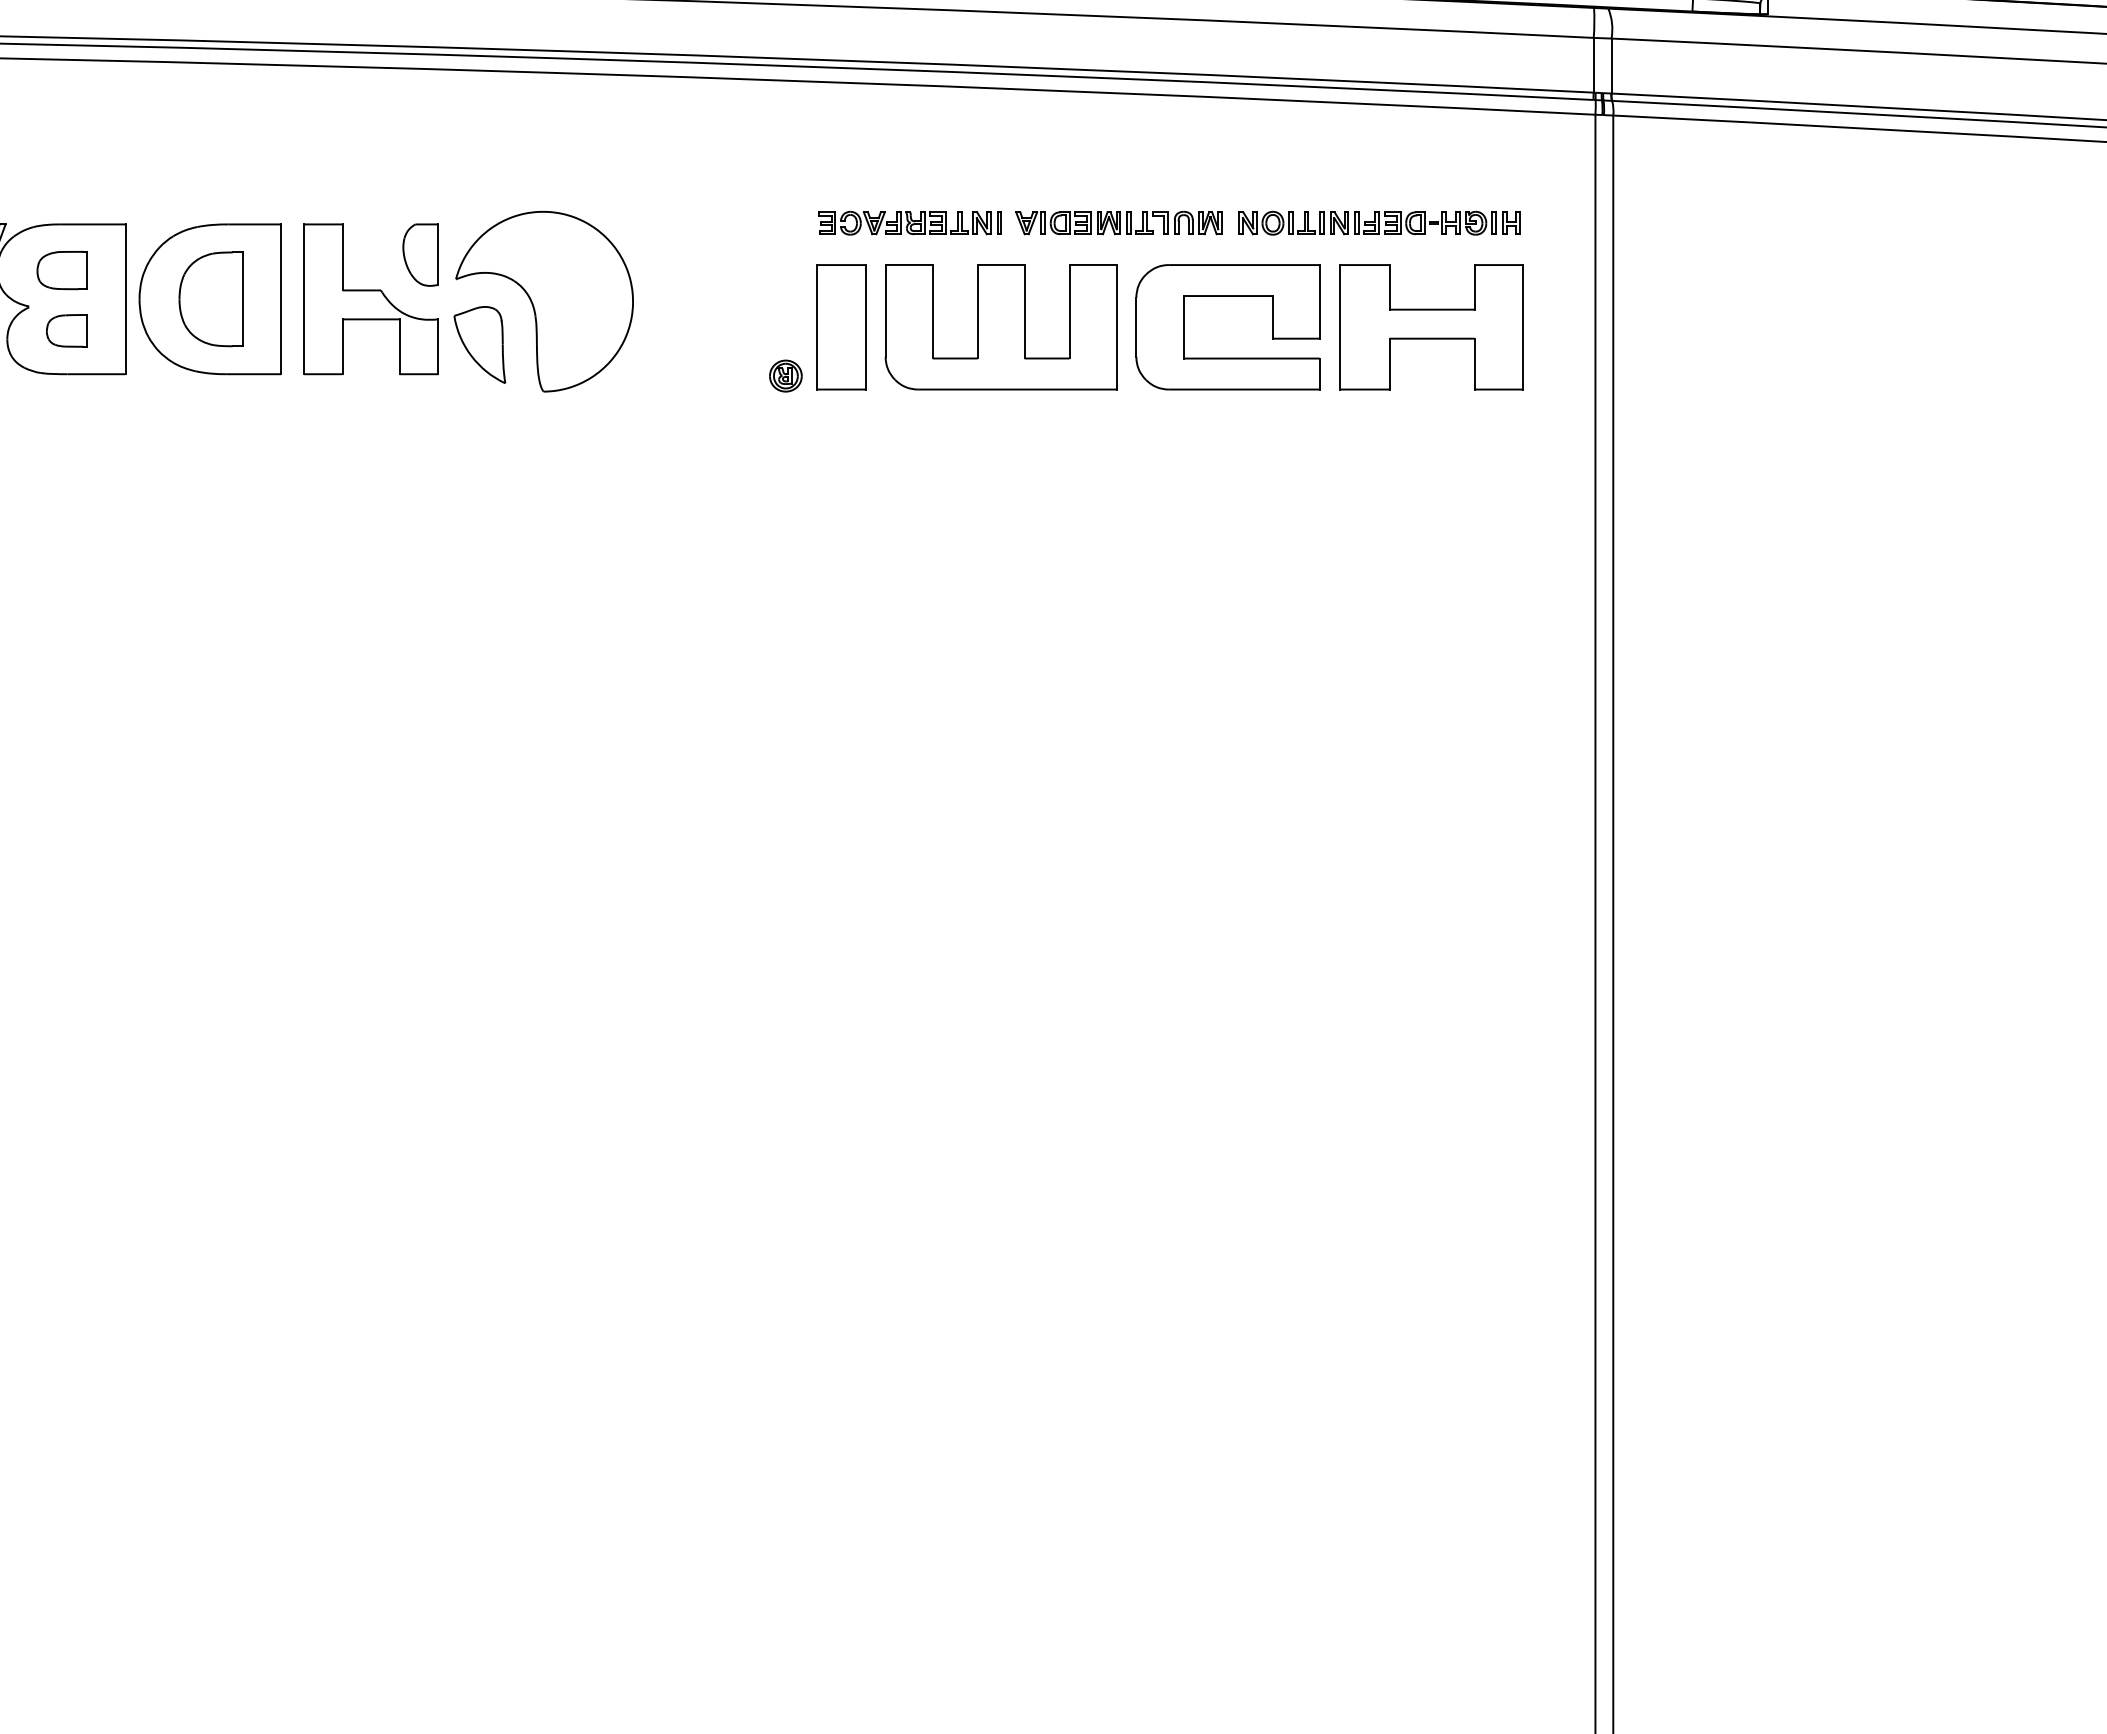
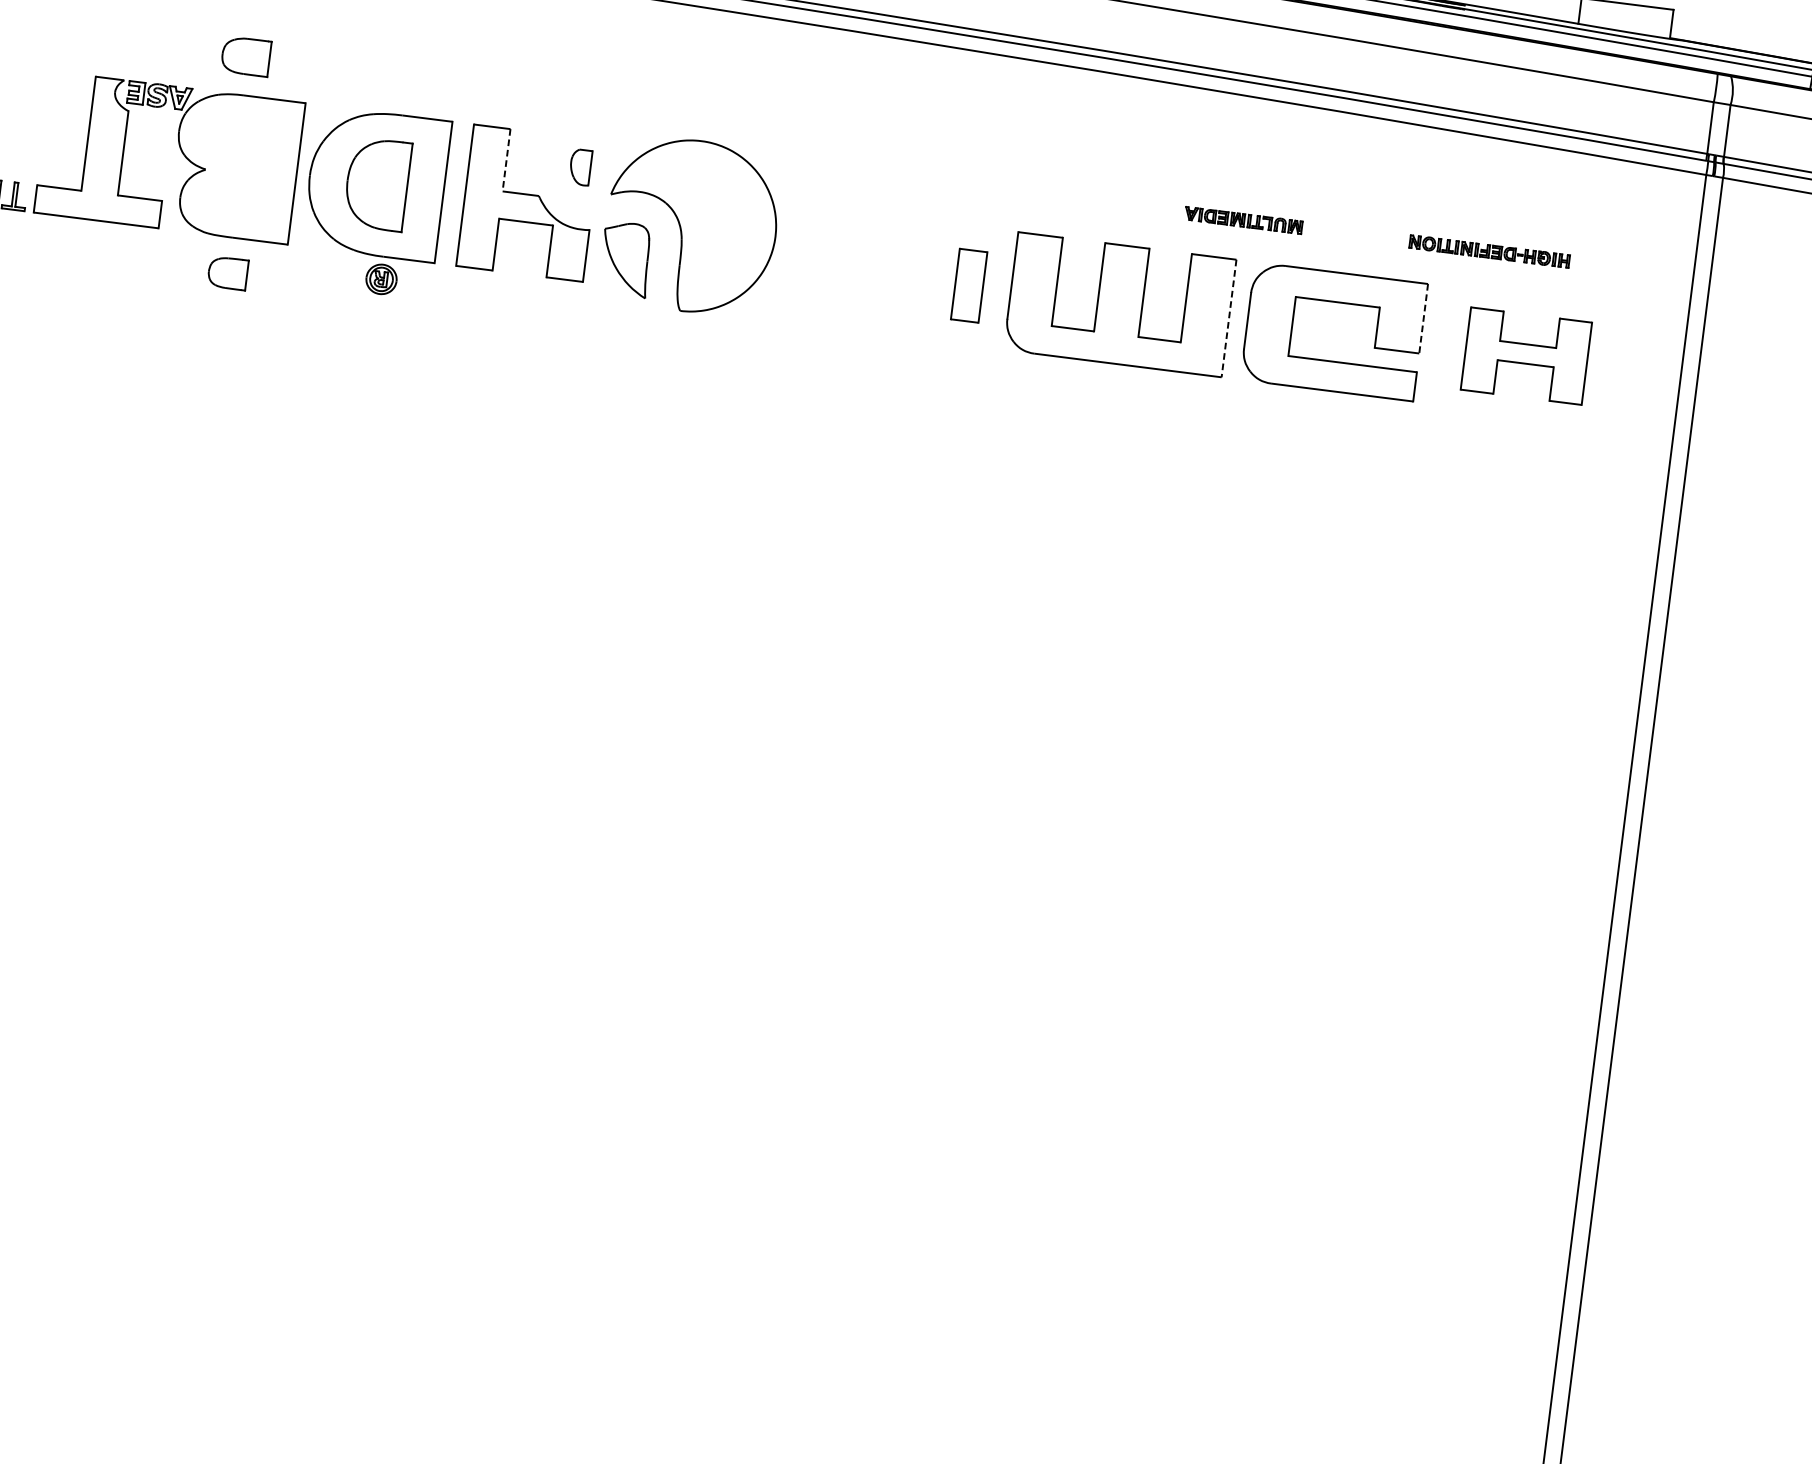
part: (909, 222) -> (1045, 194), removed
part: (1118, 222) -> (1243, 219), size x0.6
part: (1379, 222) -> (1489, 250), size x0.6
part: (420, 254) -> (580, 166), size x0.6
line: (342, 257) -> (506, 160), solid -> dashed
part: (61, 270) -> (245, 56), moved
line: (1319, 301) -> (1423, 318), solid -> dashed
part: (841, 327) -> (969, 285), size x0.6
line: (1116, 327) -> (1228, 318), solid -> dashed
part: (1431, 327) -> (1526, 356), size x0.7
part: (66, 330) -> (227, 272), moved
part: (785, 375) -> (381, 278), moved

